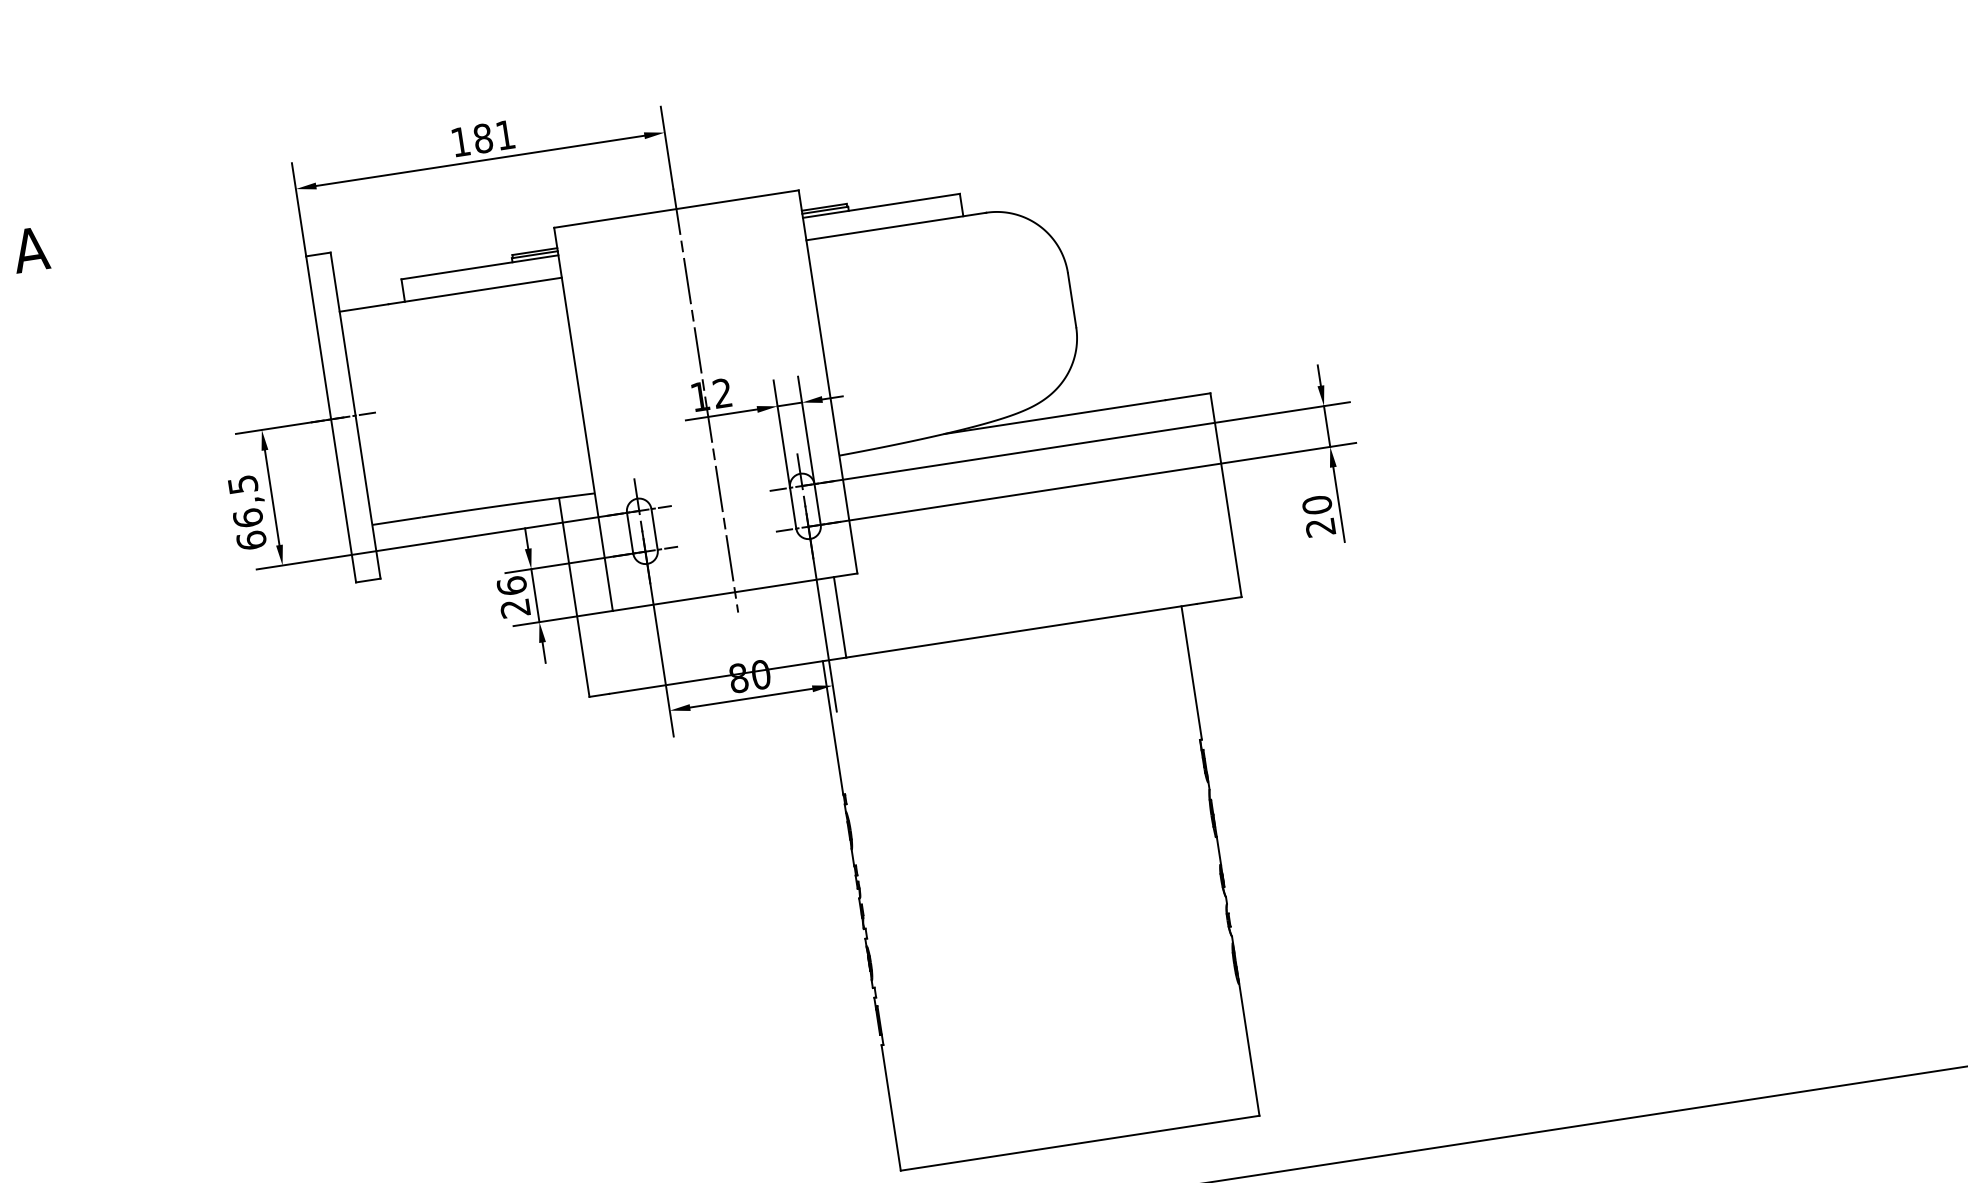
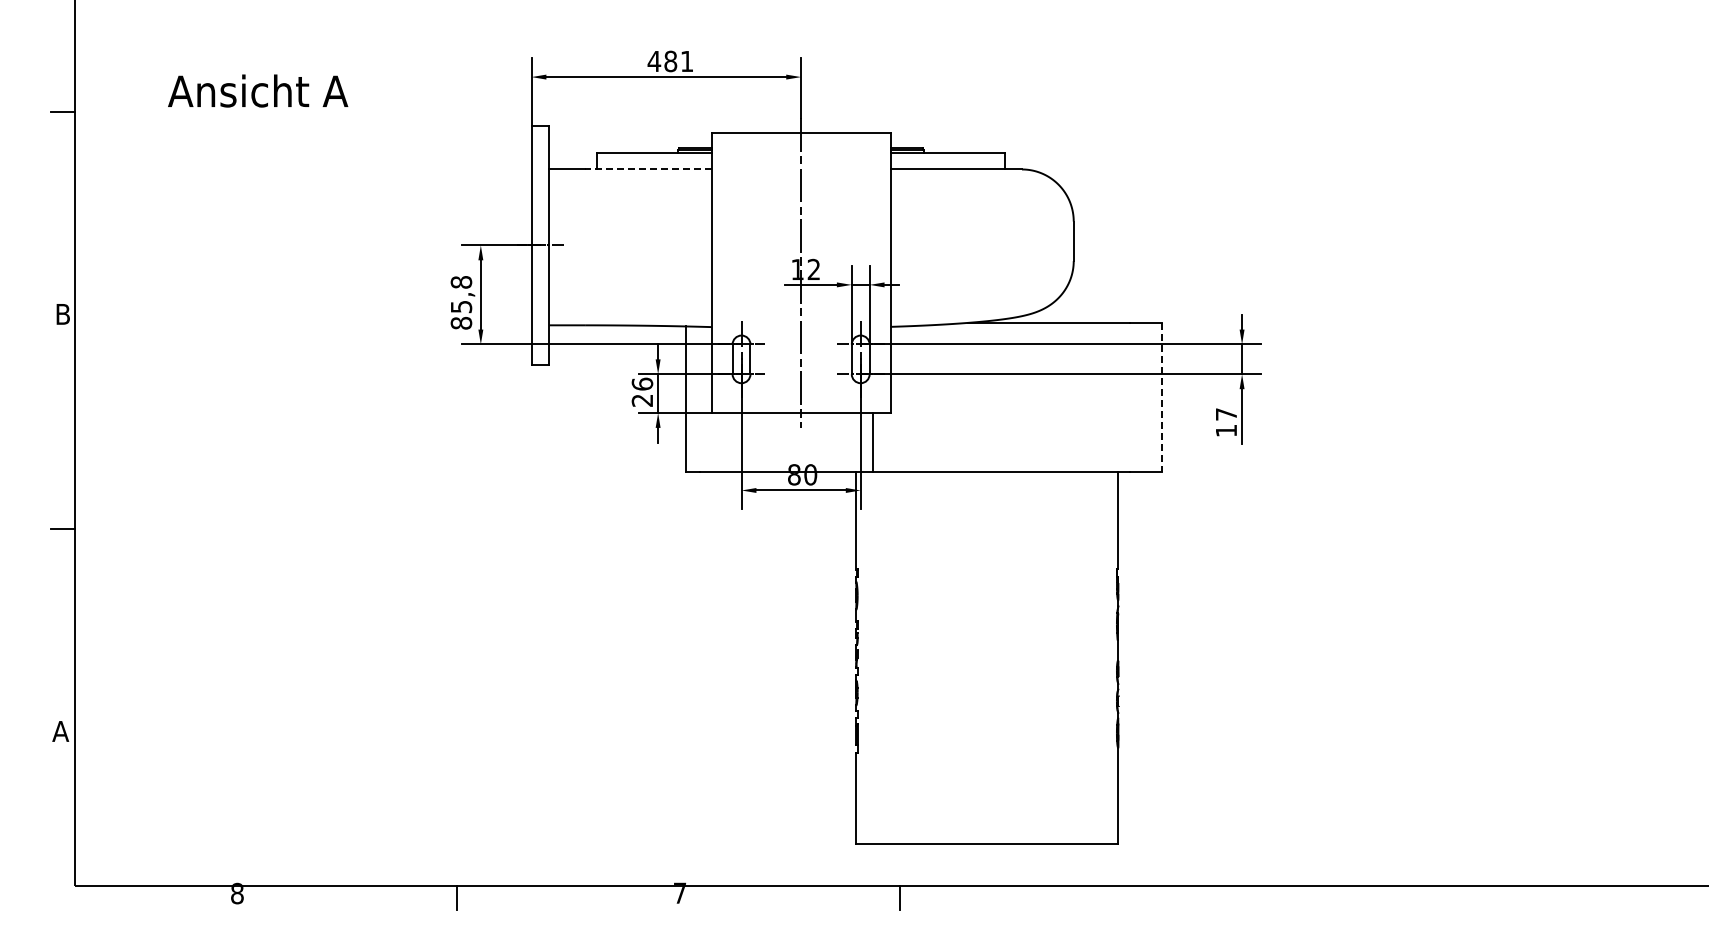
text: (460, 142) -> (654, 61), 181 -> 481
line: (473, 291) -> (647, 169), solid -> dashed
line: (1226, 495) -> (1162, 397), solid -> dashed
text: (247, 512) -> (461, 302), 66,5 -> 85,8
text: (1319, 516) -> (1226, 422), 20 -> 17

